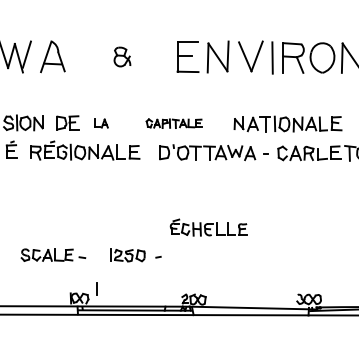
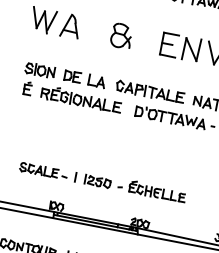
part: (122, 56) -> (121, 35), size x1.67
part: (101, 123) -> (97, 81), size x1.67
part: (173, 123) -> (149, 91), size x1.67
part: (208, 227) -> (157, 191), moved
line: (96, 288) -> (75, 176), moved

